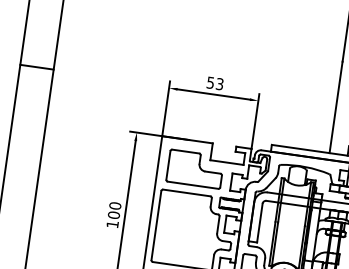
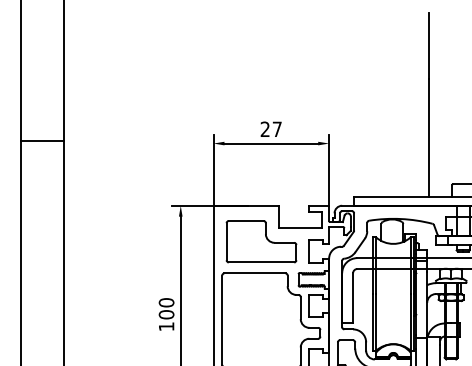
text: (214, 83) -> (270, 129), 53 -> 27

